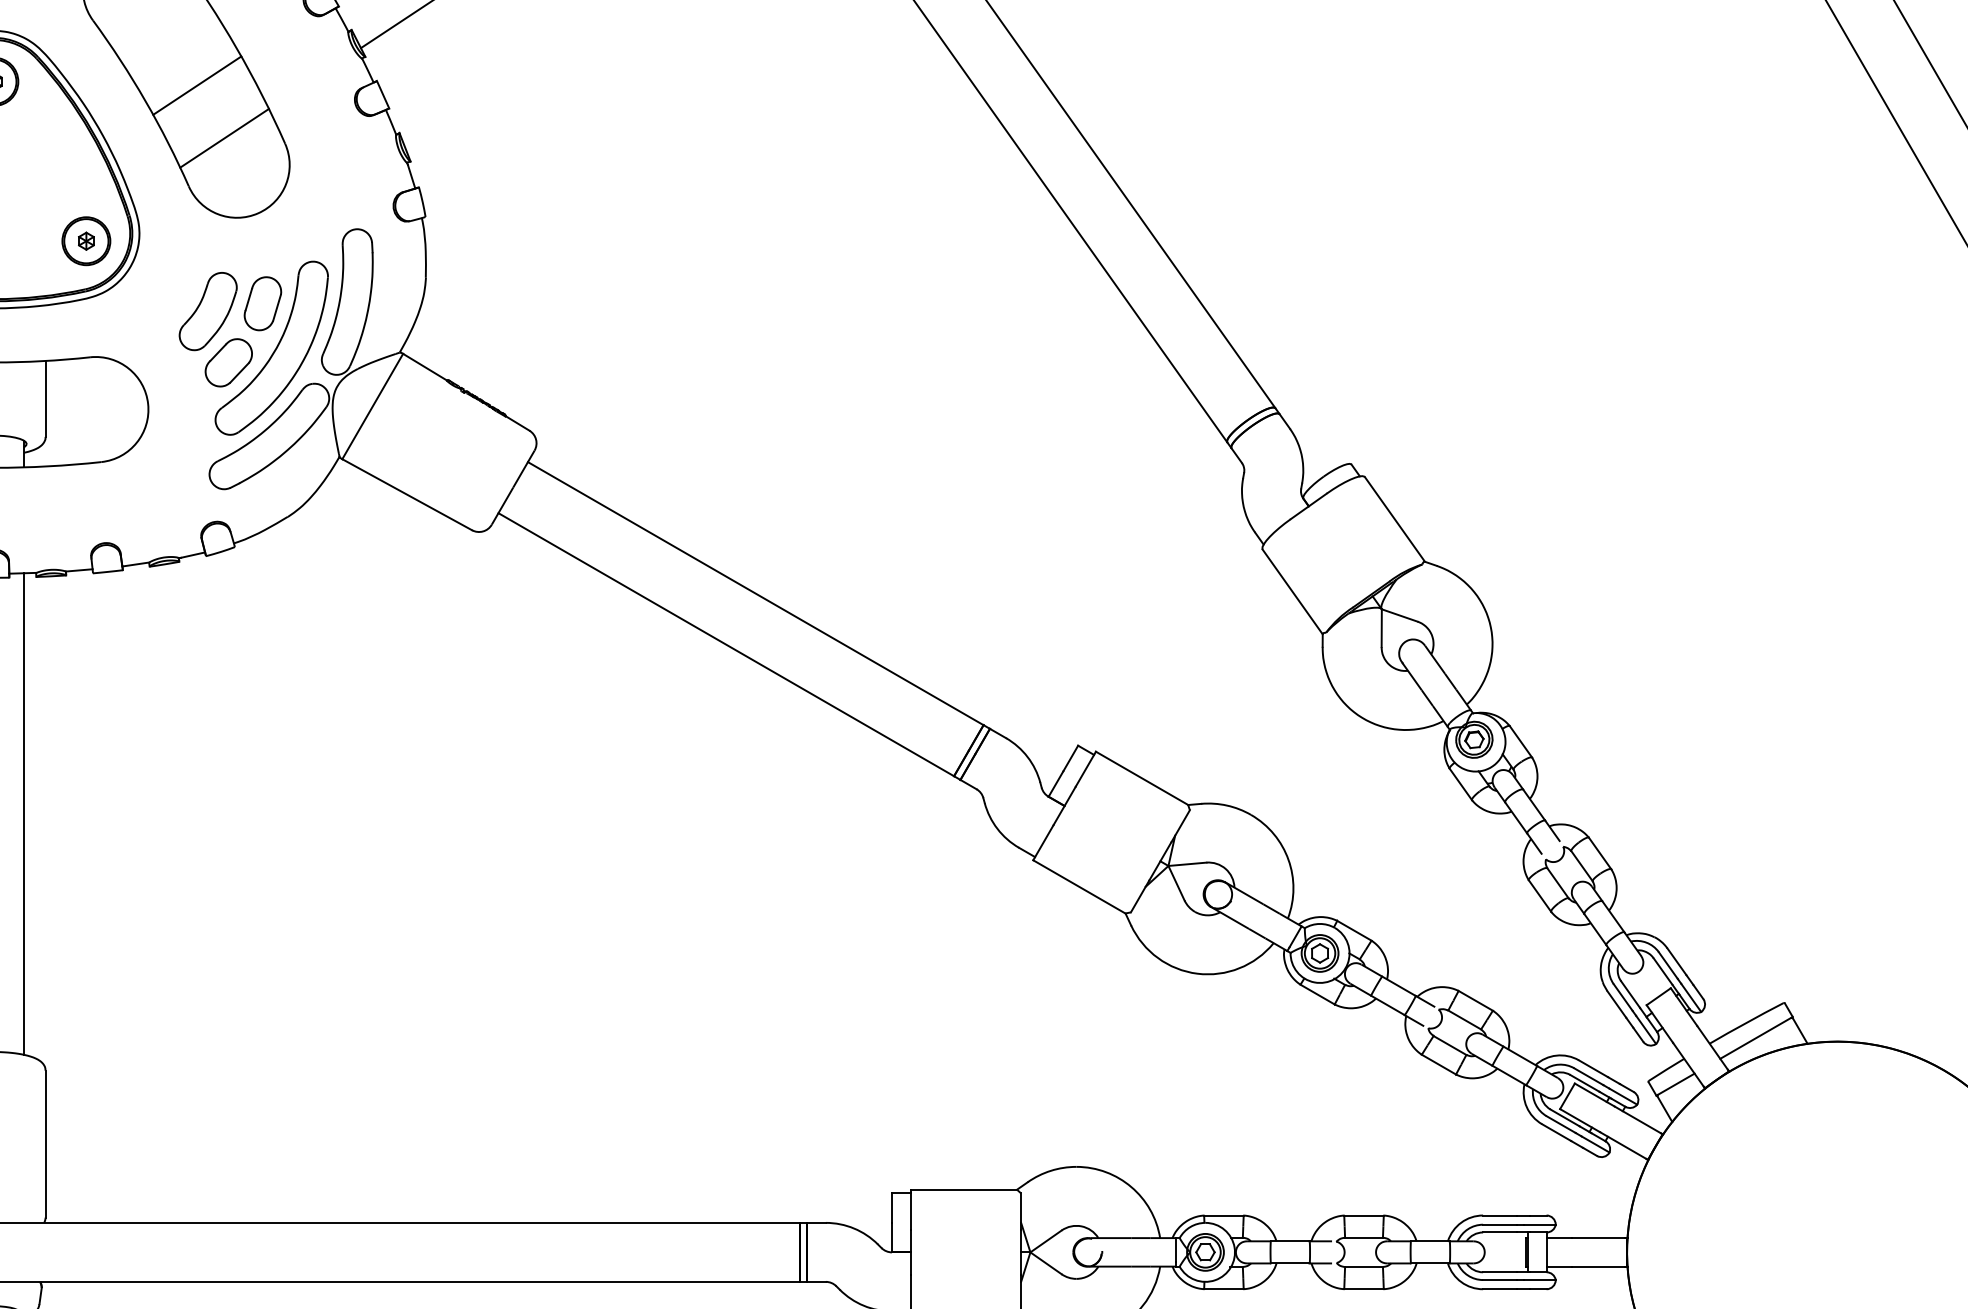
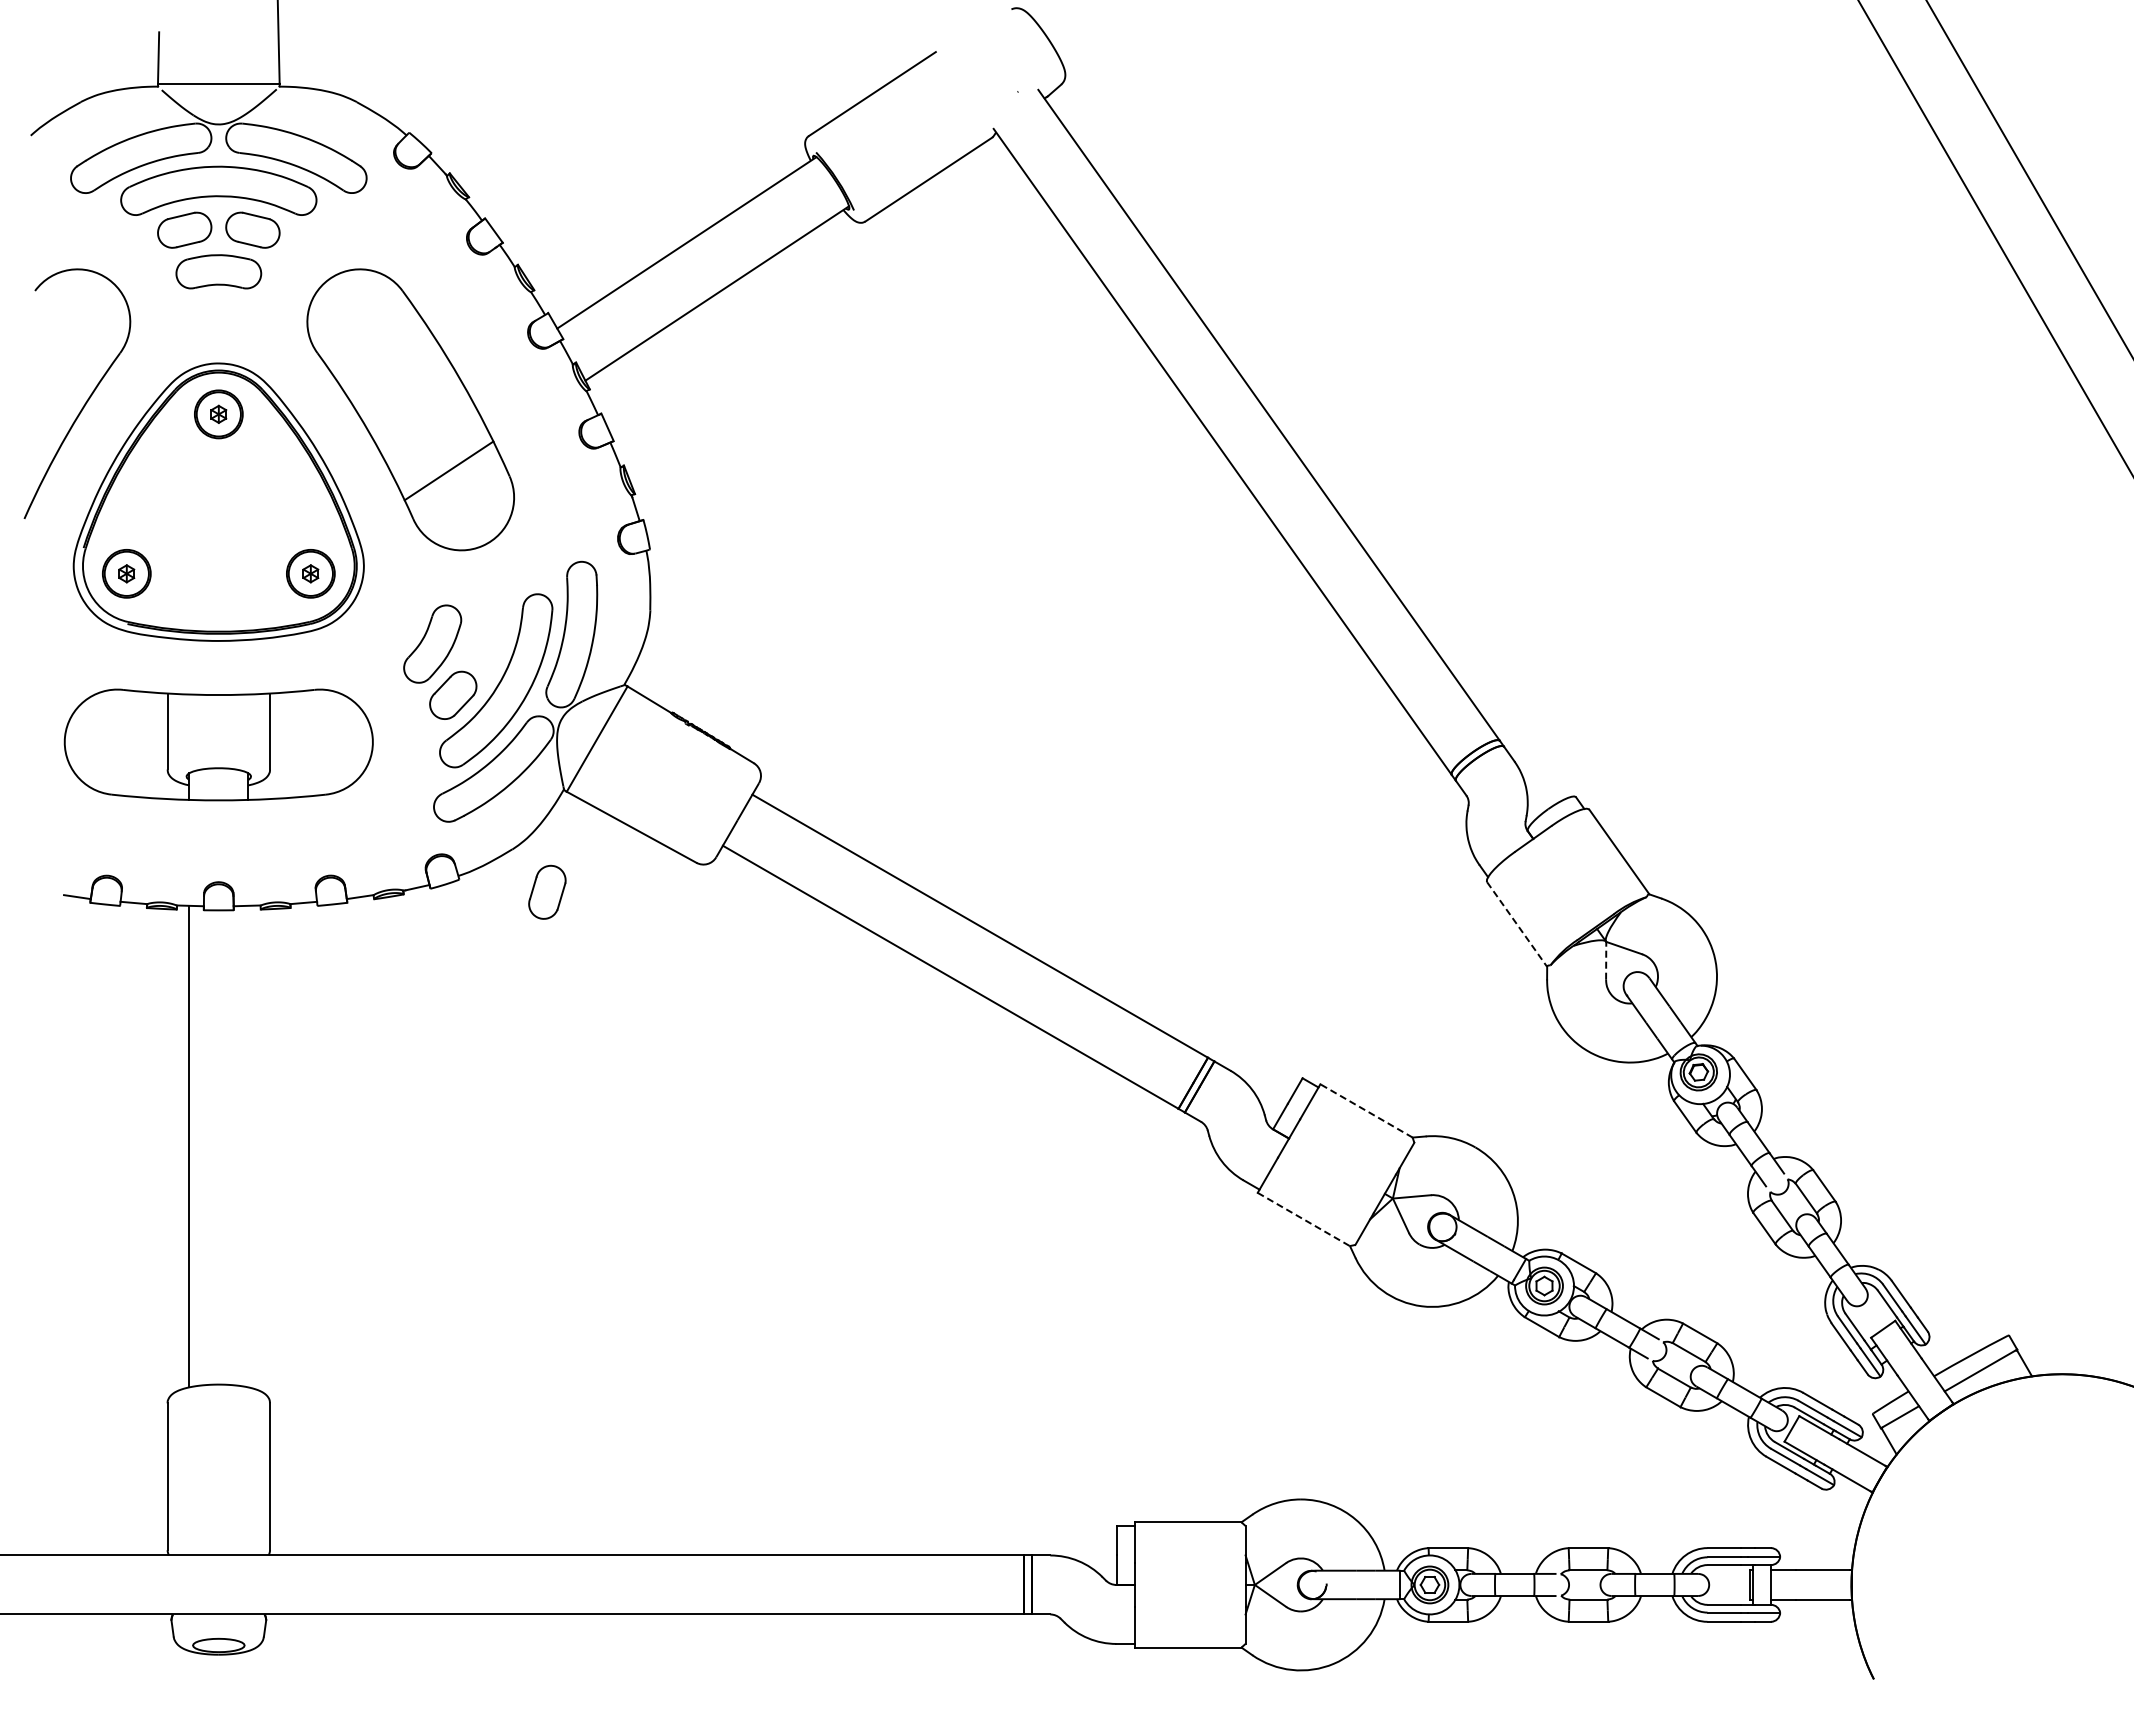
line: (197, 85) -> (421, 418), removed
part: (263, 302) -> (547, 891), moved
line: (1293, 591) -> (1517, 924), solid -> dashed
line: (1382, 627) -> (1606, 960), solid -> dashed
line: (1142, 777) -> (1366, 1110), solid -> dashed
line: (24, 813) -> (248, 1146), removed
line: (1080, 886) -> (1304, 1219), solid -> dashed

